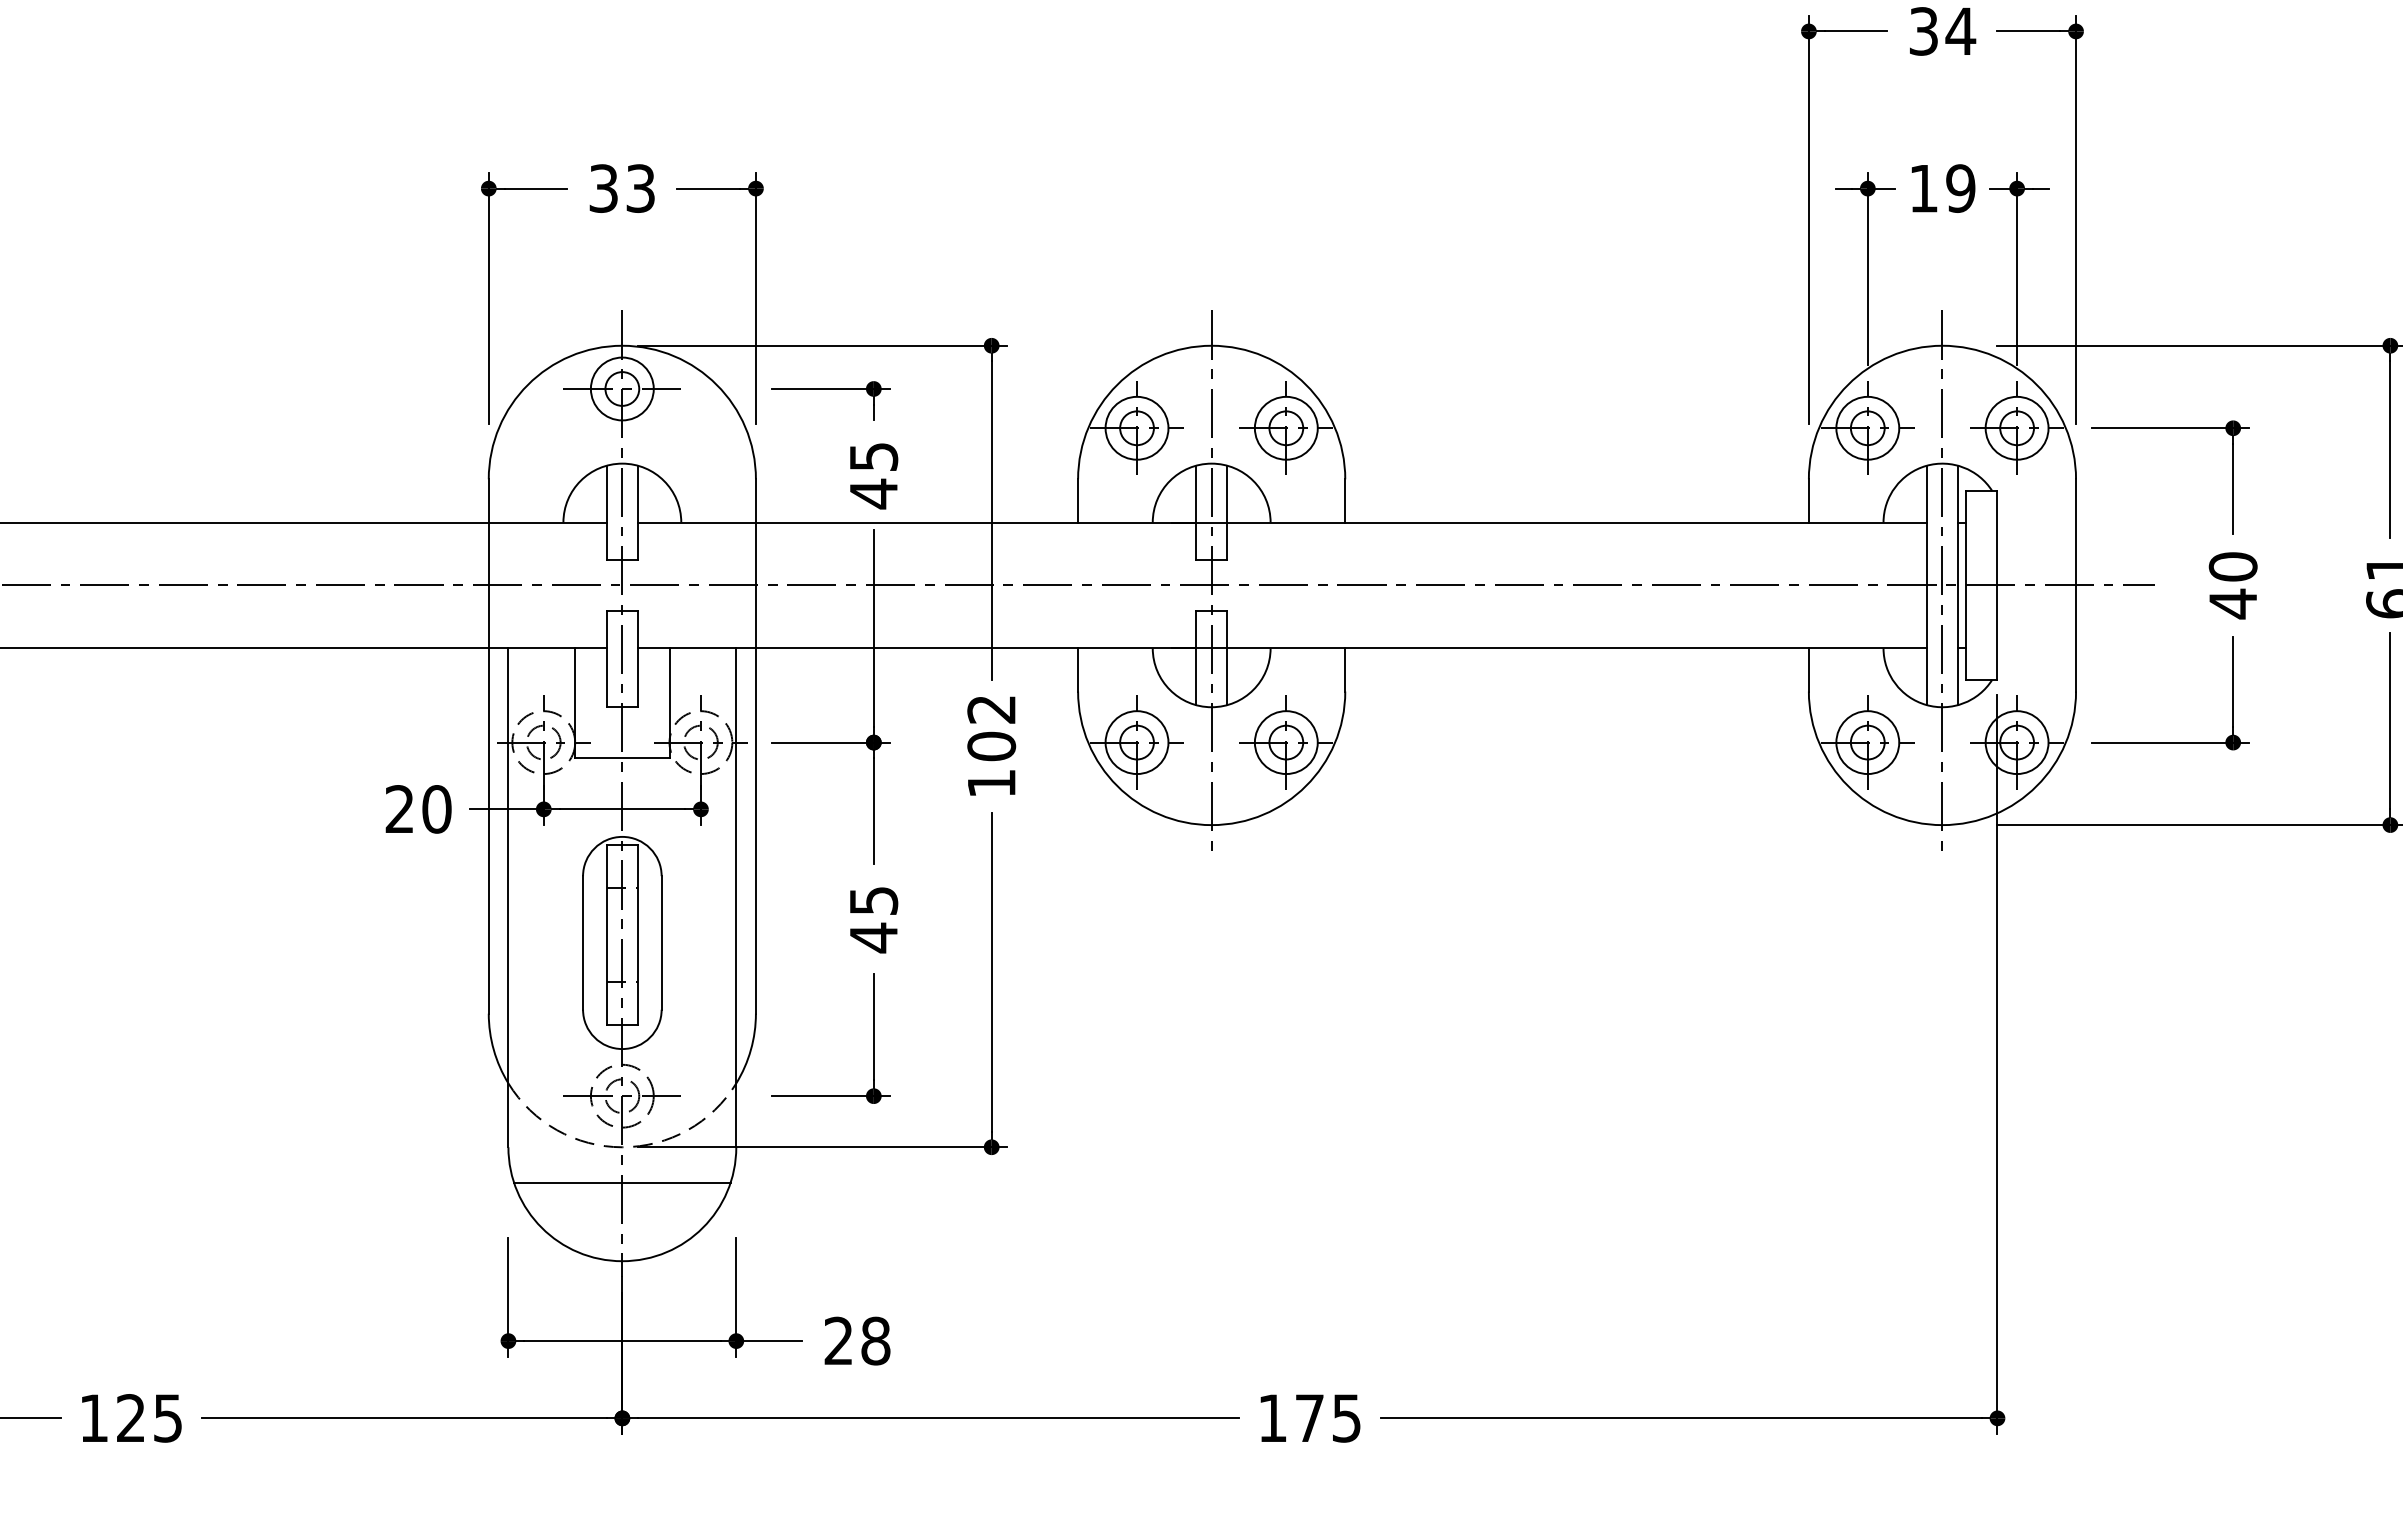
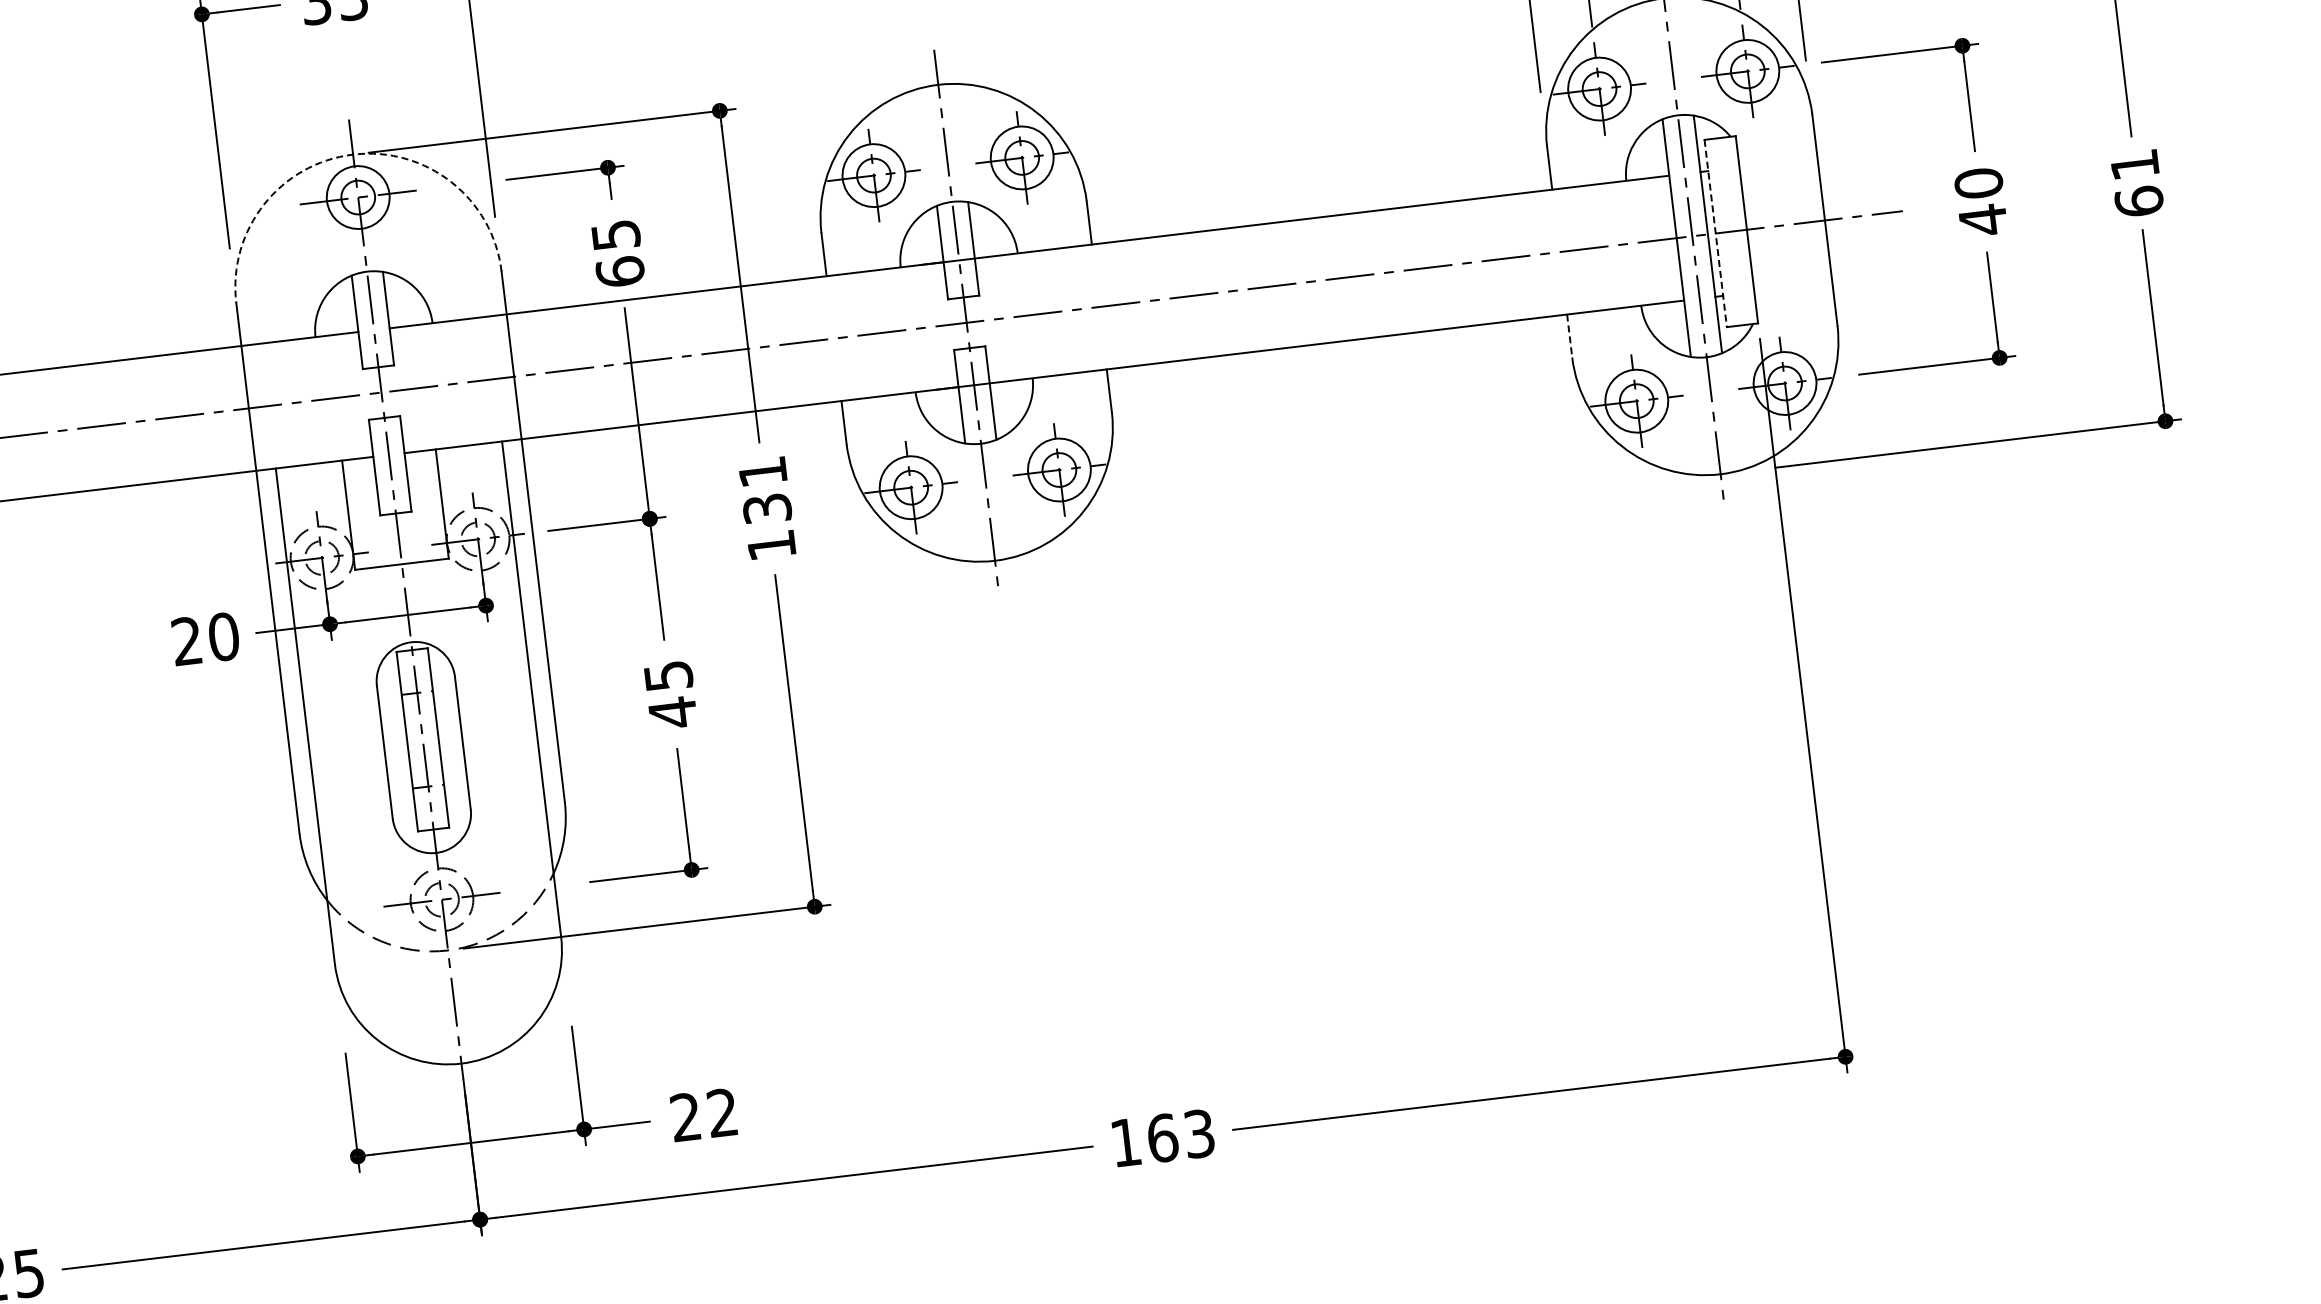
arc: (622, 345) -> (353, 154), solid -> dashed
text: (873, 493) -> (619, 271), 45 -> 65
line: (1966, 585) -> (1716, 233), solid -> dashed
line: (1808, 669) -> (1569, 335), solid -> dashed
text: (991, 728) -> (764, 490), 102 -> 131
line: (622, 1182) -> (452, 985), removed
text: (875, 1340) -> (722, 1112), 28 -> 22
text: (1327, 1418) -> (1180, 1136), 175 -> 163

